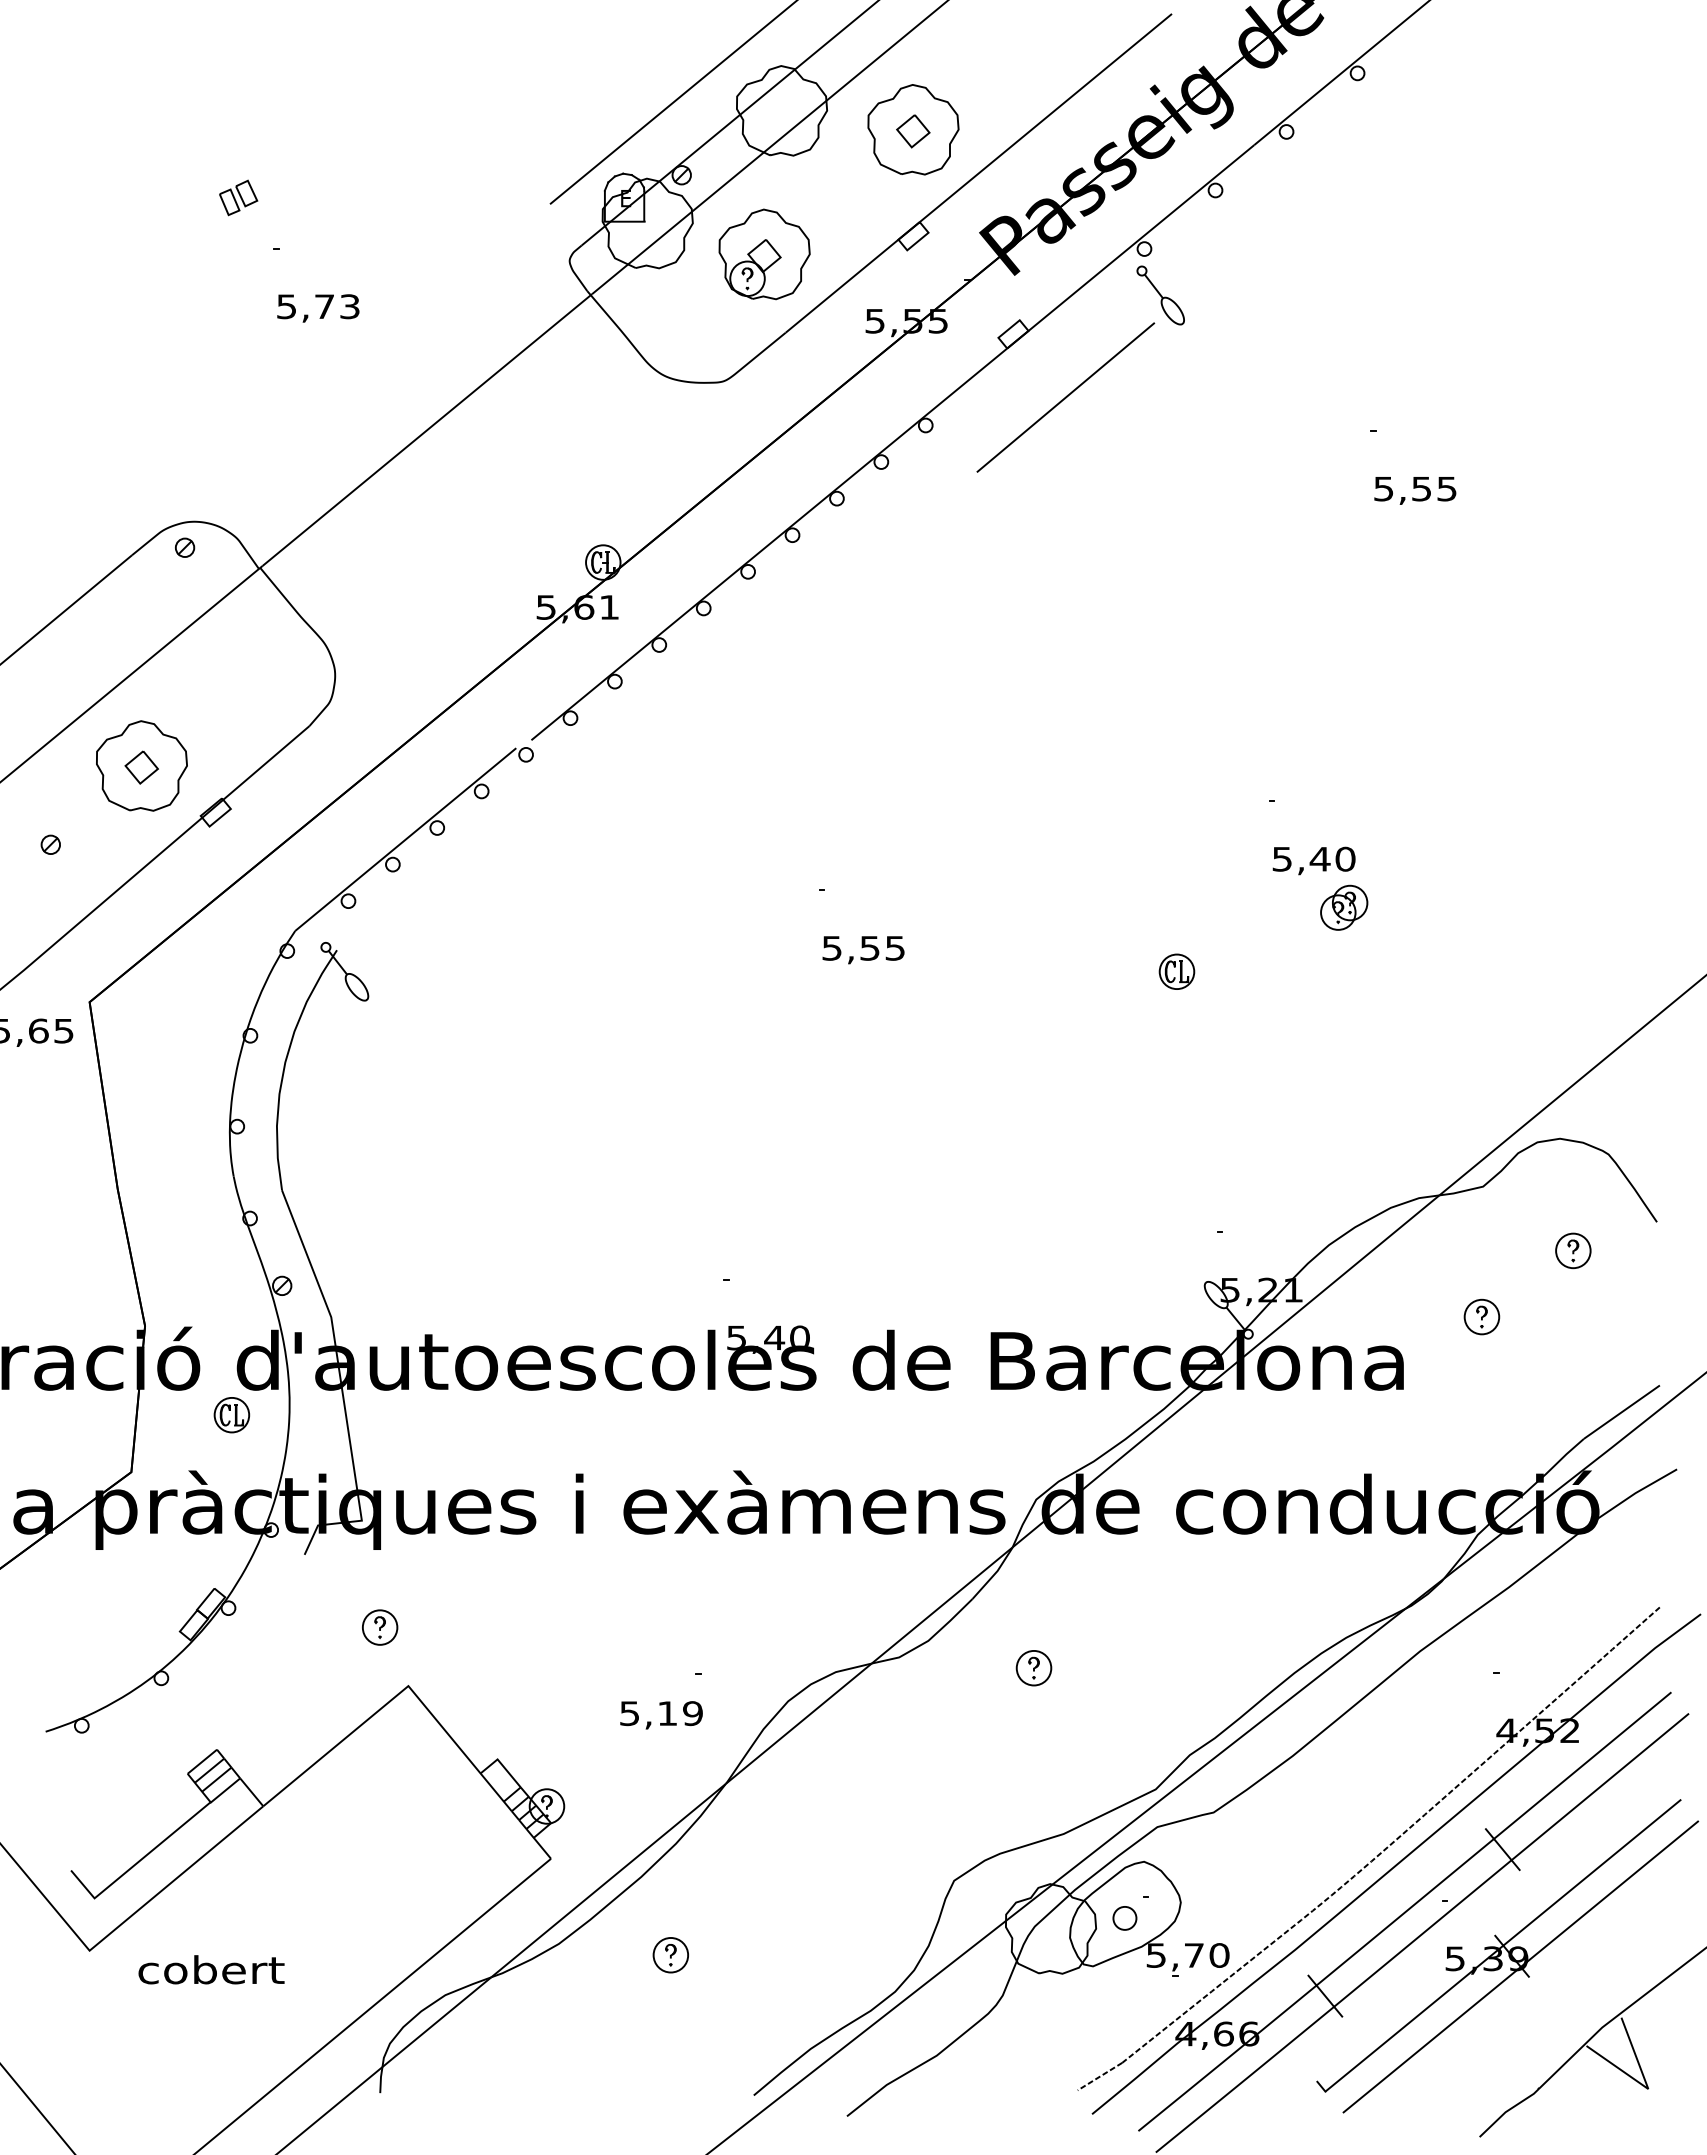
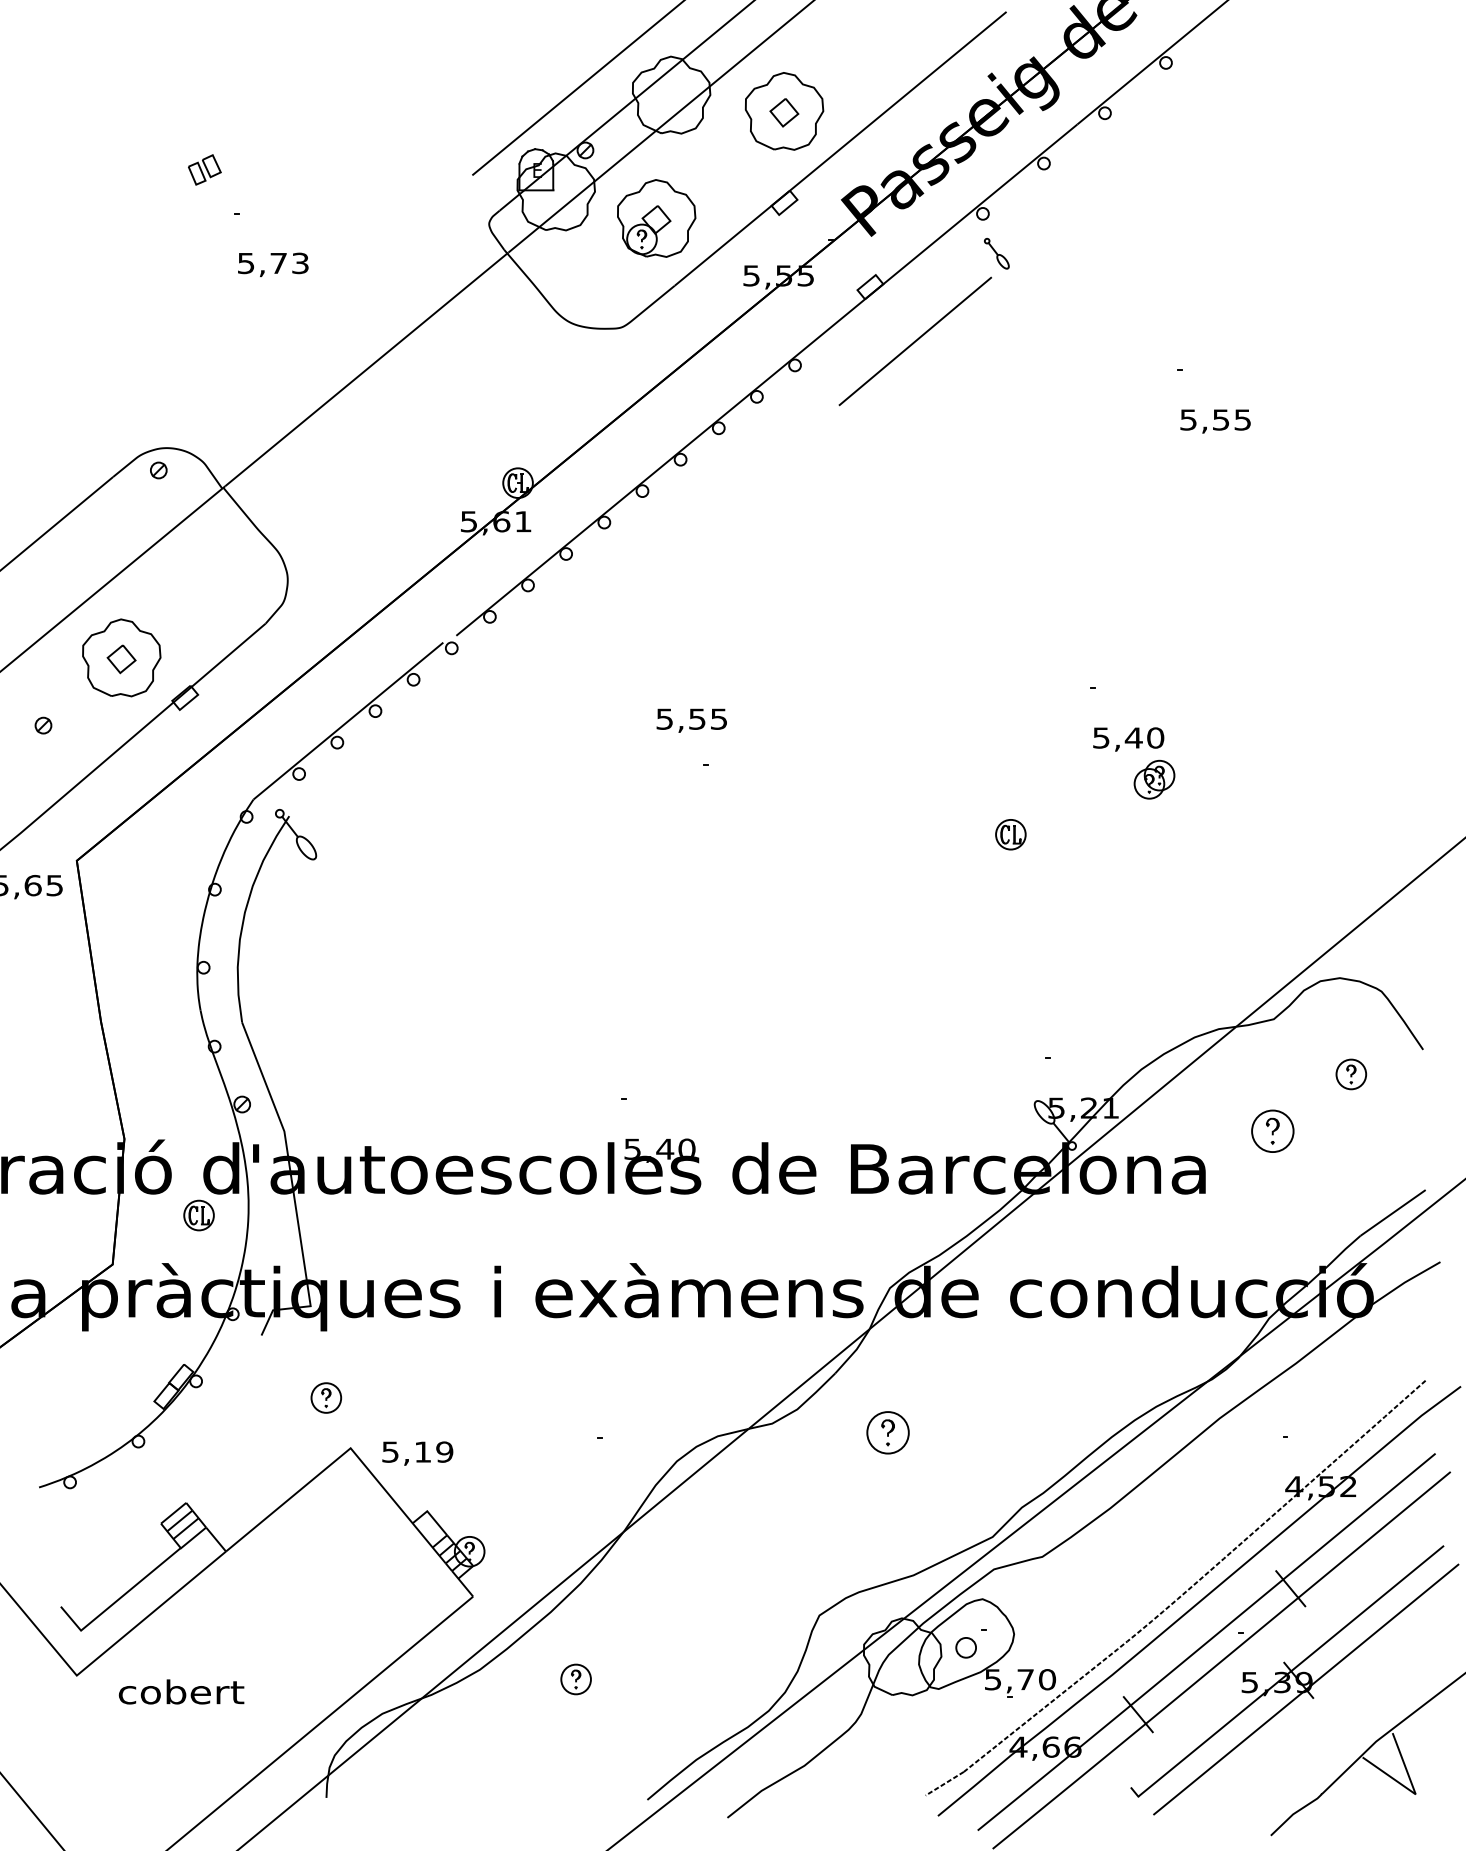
part: (1160, 295) -> (996, 253), size x0.6
text: (863, 950) -> (691, 721), moved
part: (1481, 1316) -> (1272, 1130), size x1.4
part: (1033, 1668) -> (887, 1433), size x1.4
text: (661, 1715) -> (417, 1453), moved

